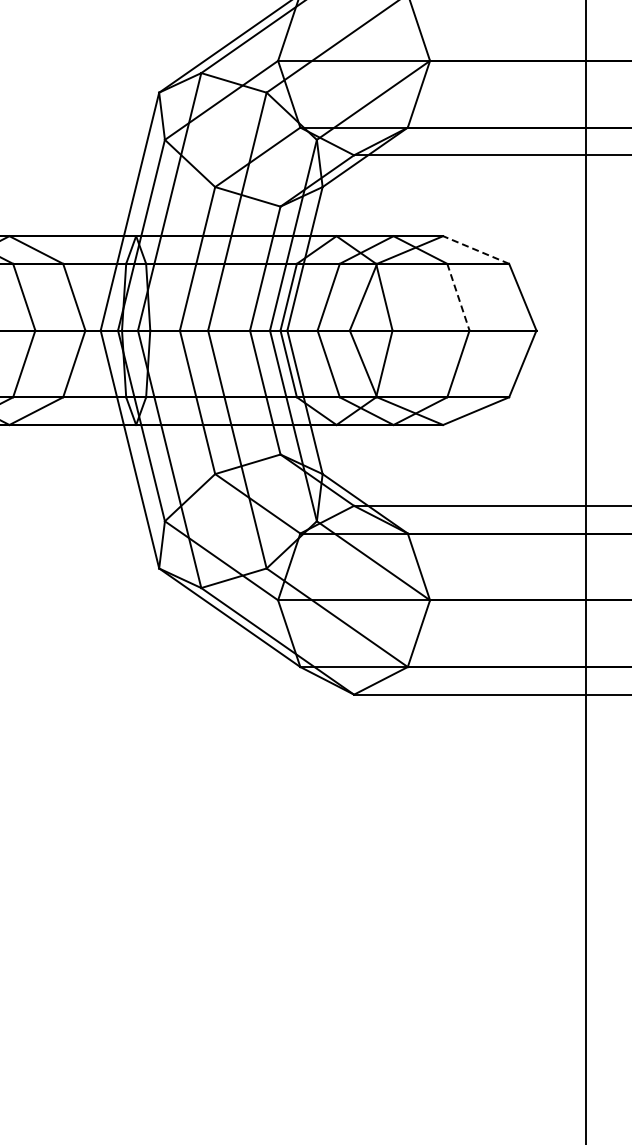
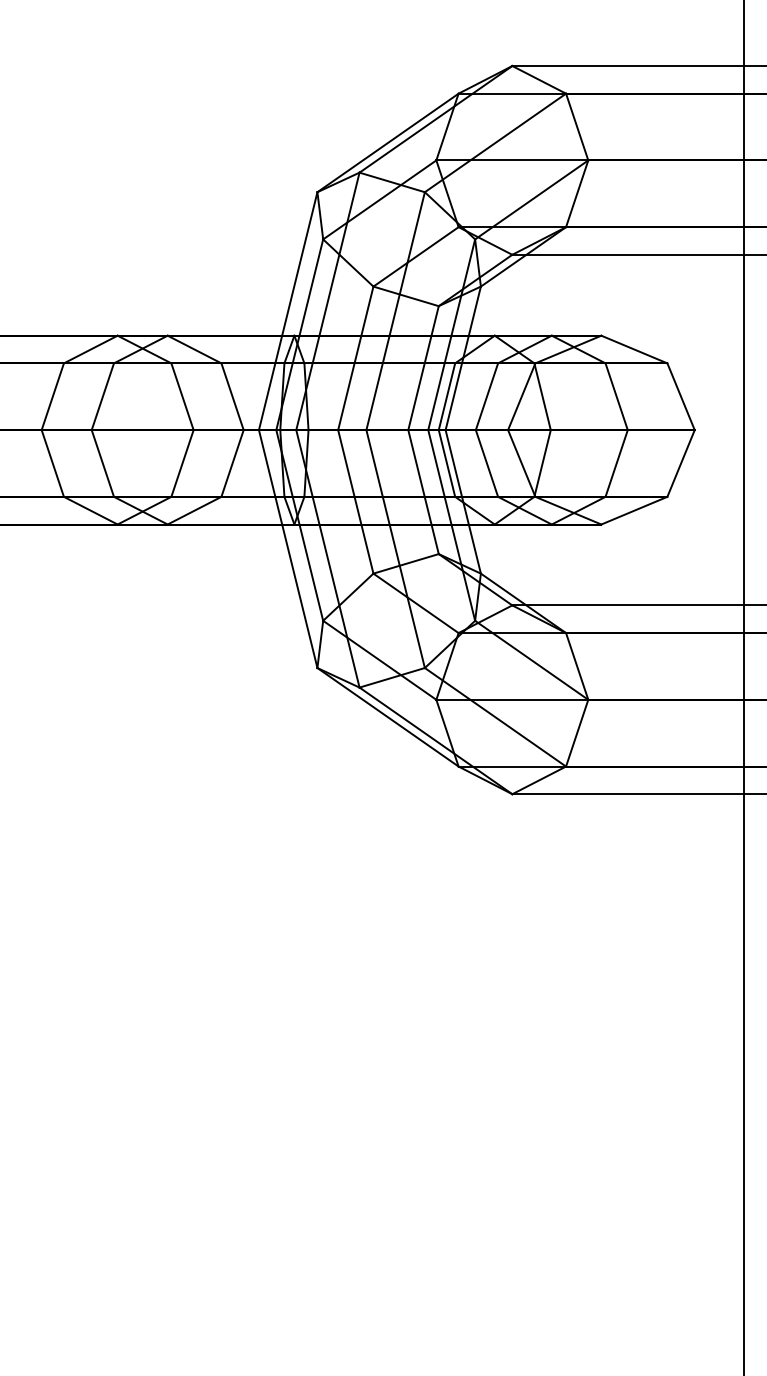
line: (476, 249) -> (634, 349), dashed -> solid
line: (458, 297) -> (616, 397), dashed -> solid

